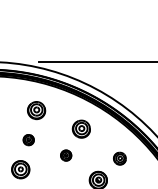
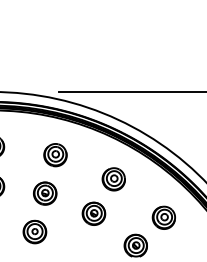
part: (28, 140) -> (45, 193), size x1.67
part: (65, 155) -> (93, 213), size x1.67
part: (119, 158) -> (163, 217), size x1.43

